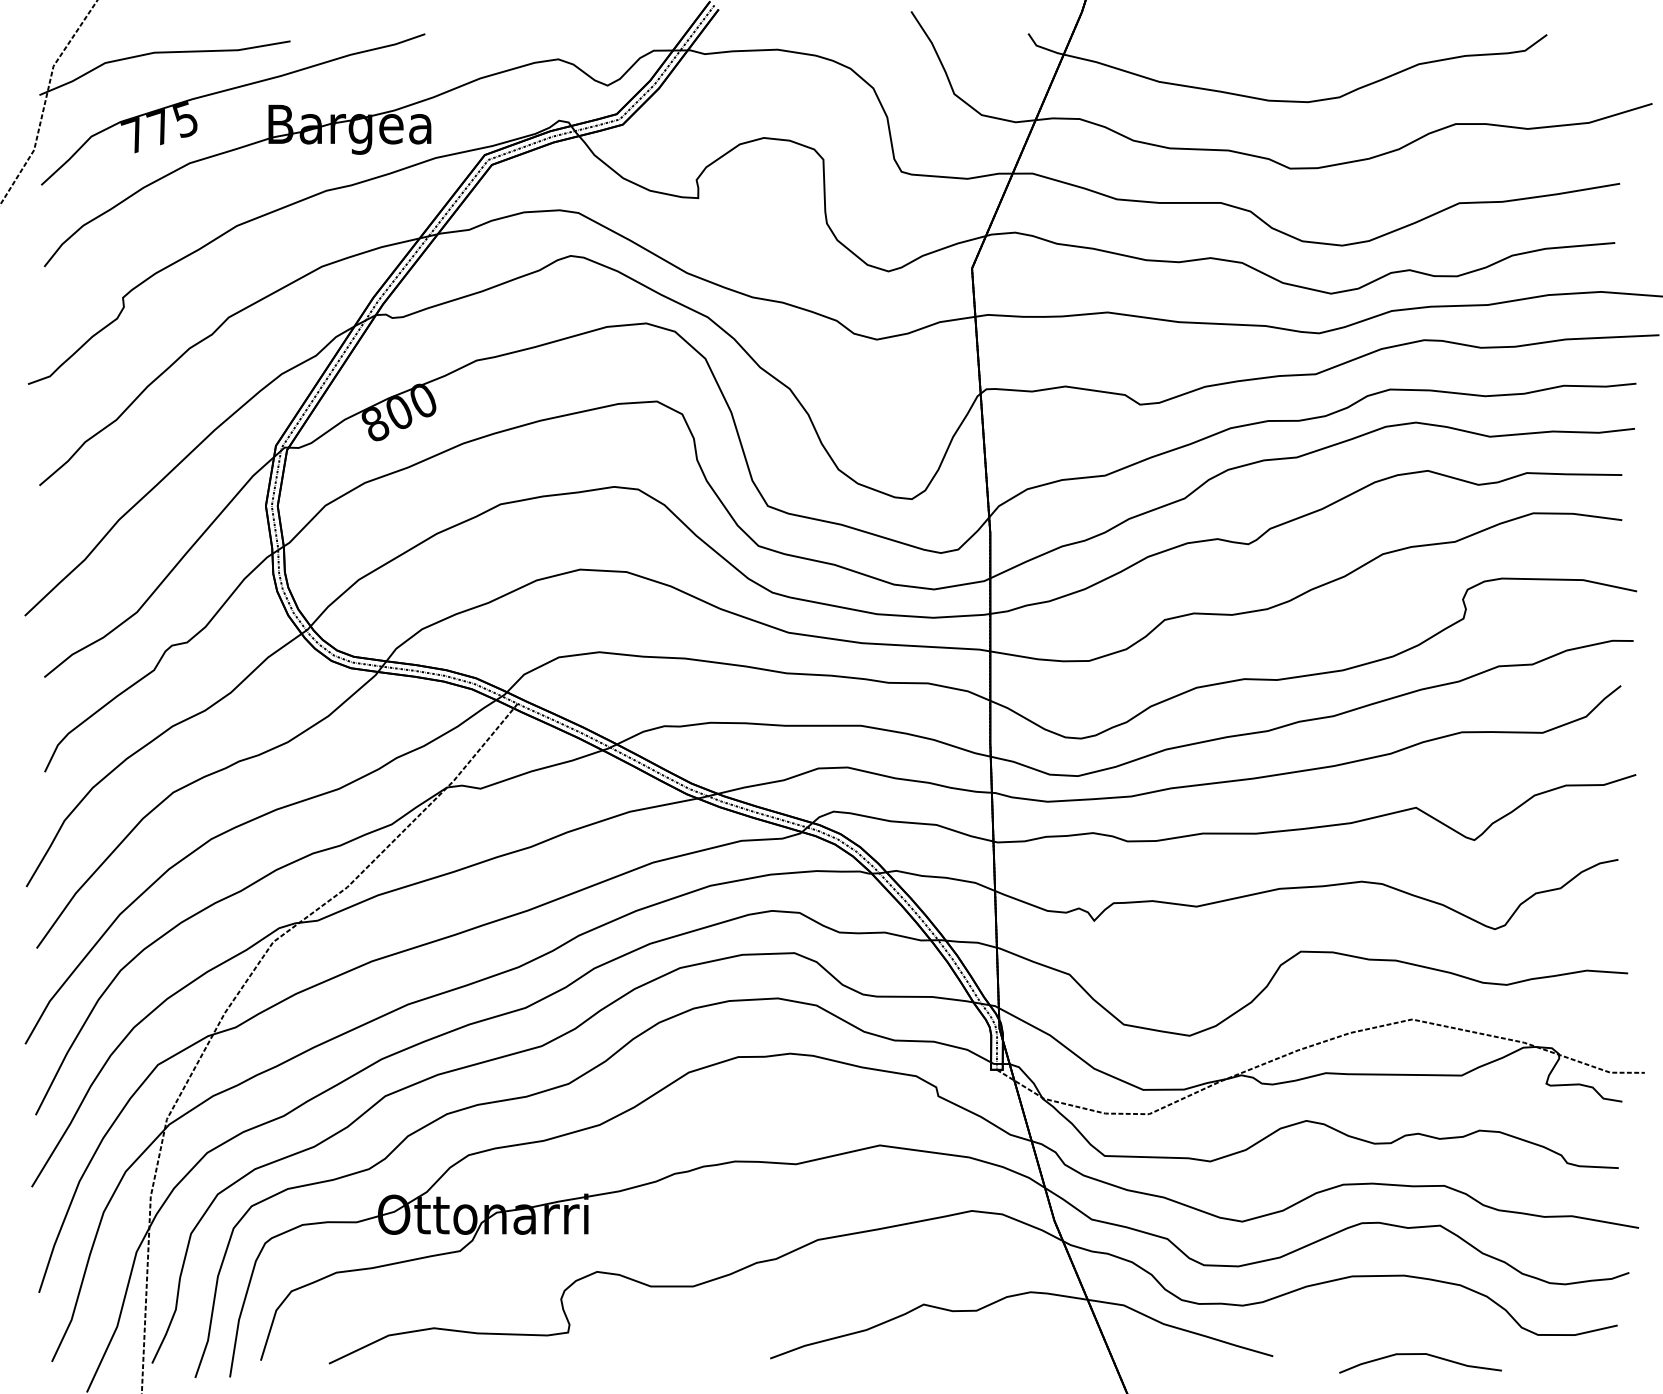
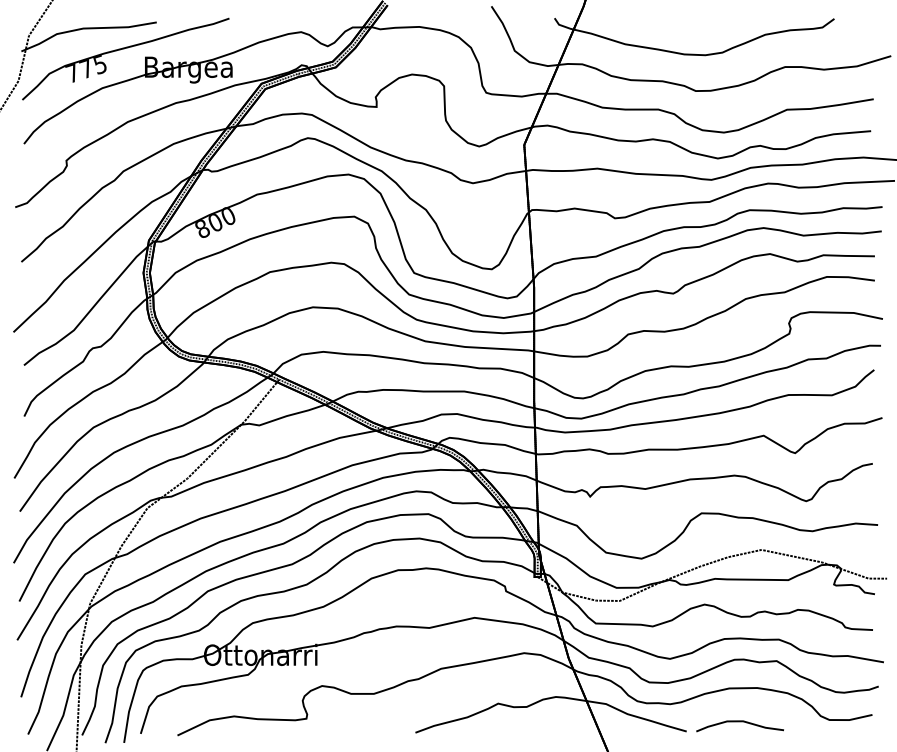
curve: (1419, 1356) -> (739, 722), moved

